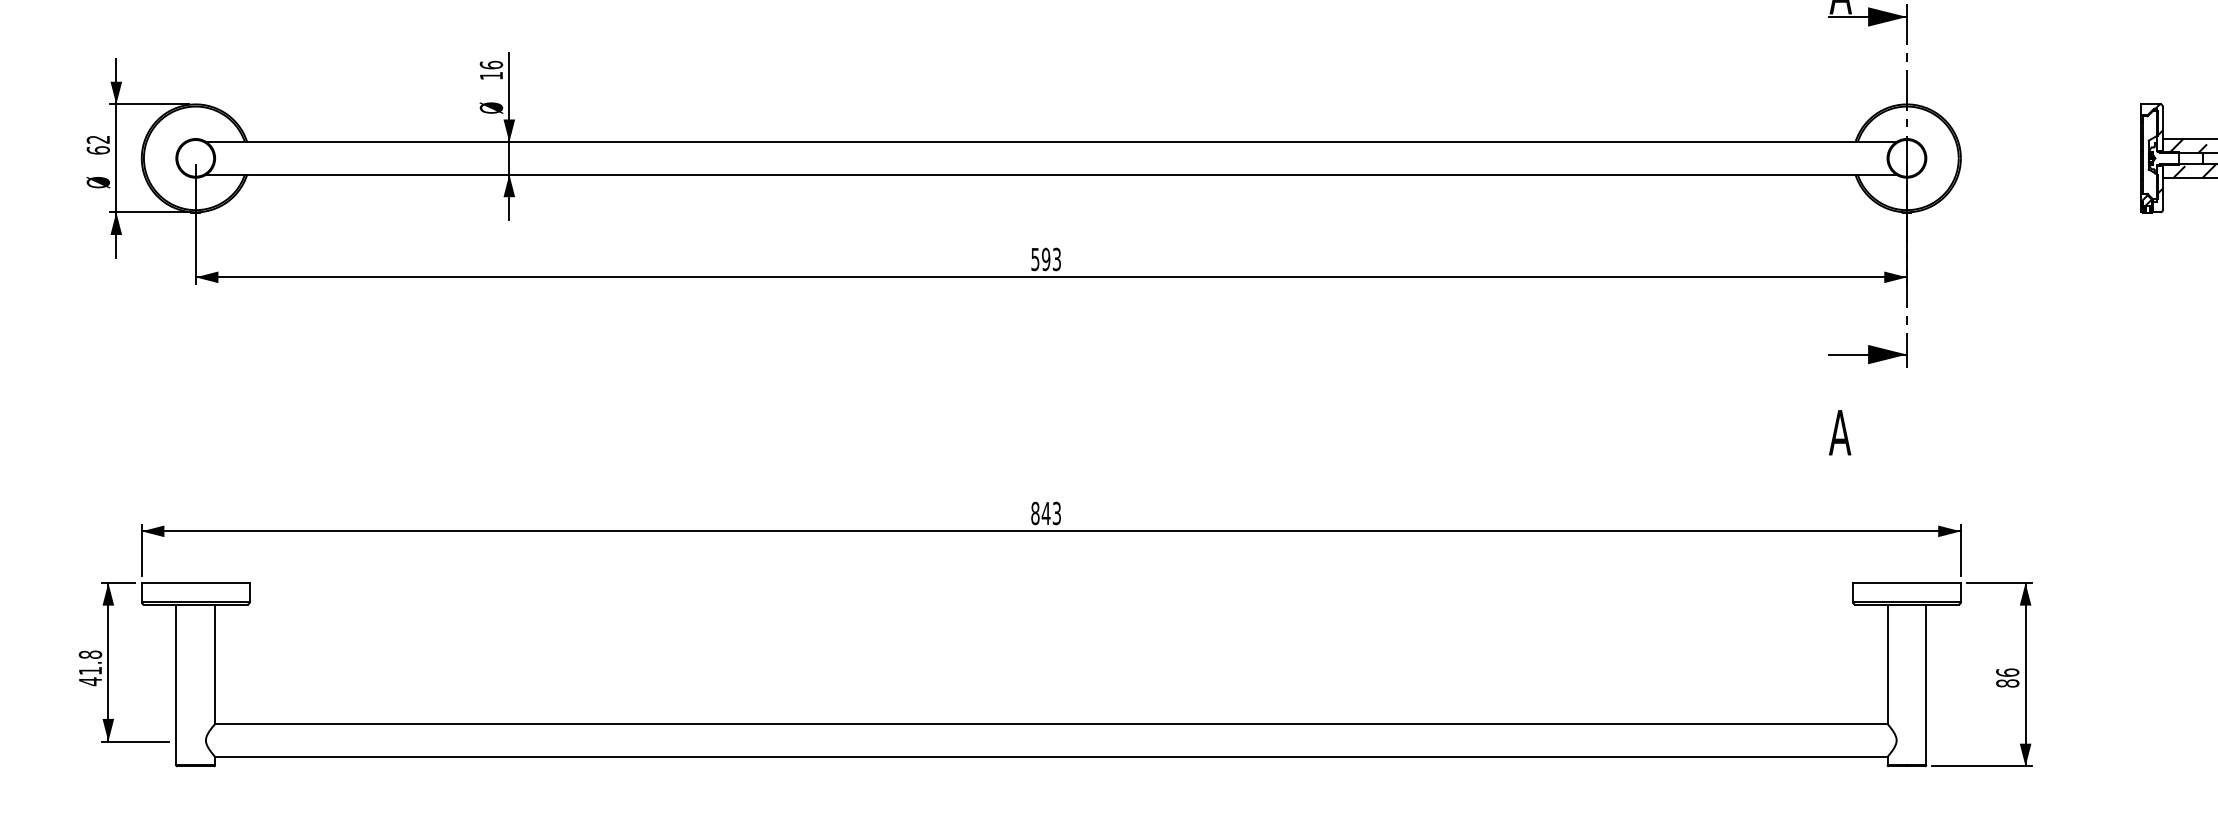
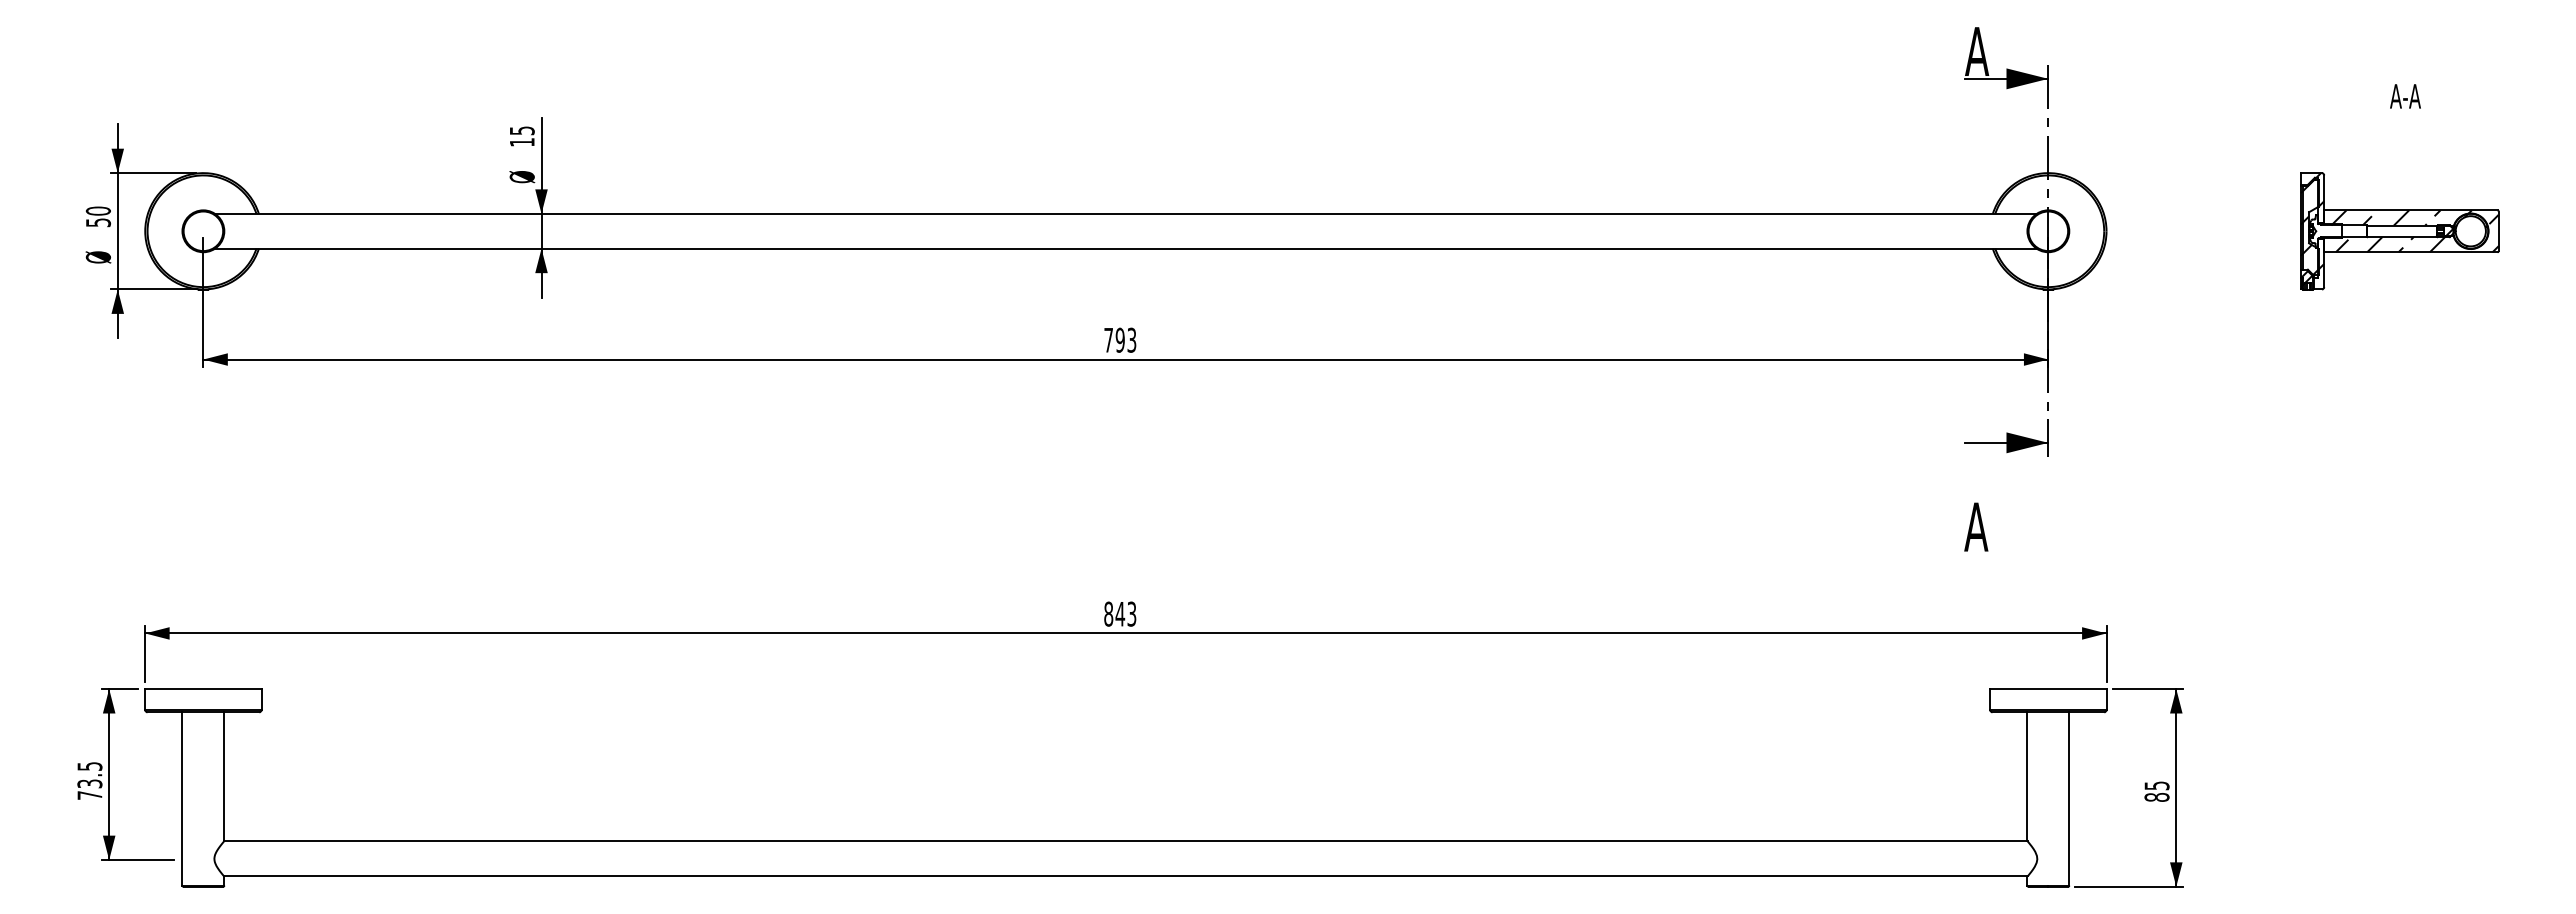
text: (490, 64) -> (521, 130), 16 -> 15
text: (98, 144) -> (98, 216), 62 -> 50
hatch: (2150, 154) -> (2310, 227), added
text: (1035, 259) -> (1108, 340), 593 -> 793
text: (90, 668) -> (89, 781), 41.8 -> 73.5
text: (2007, 672) -> (2156, 785), 86 -> 85

